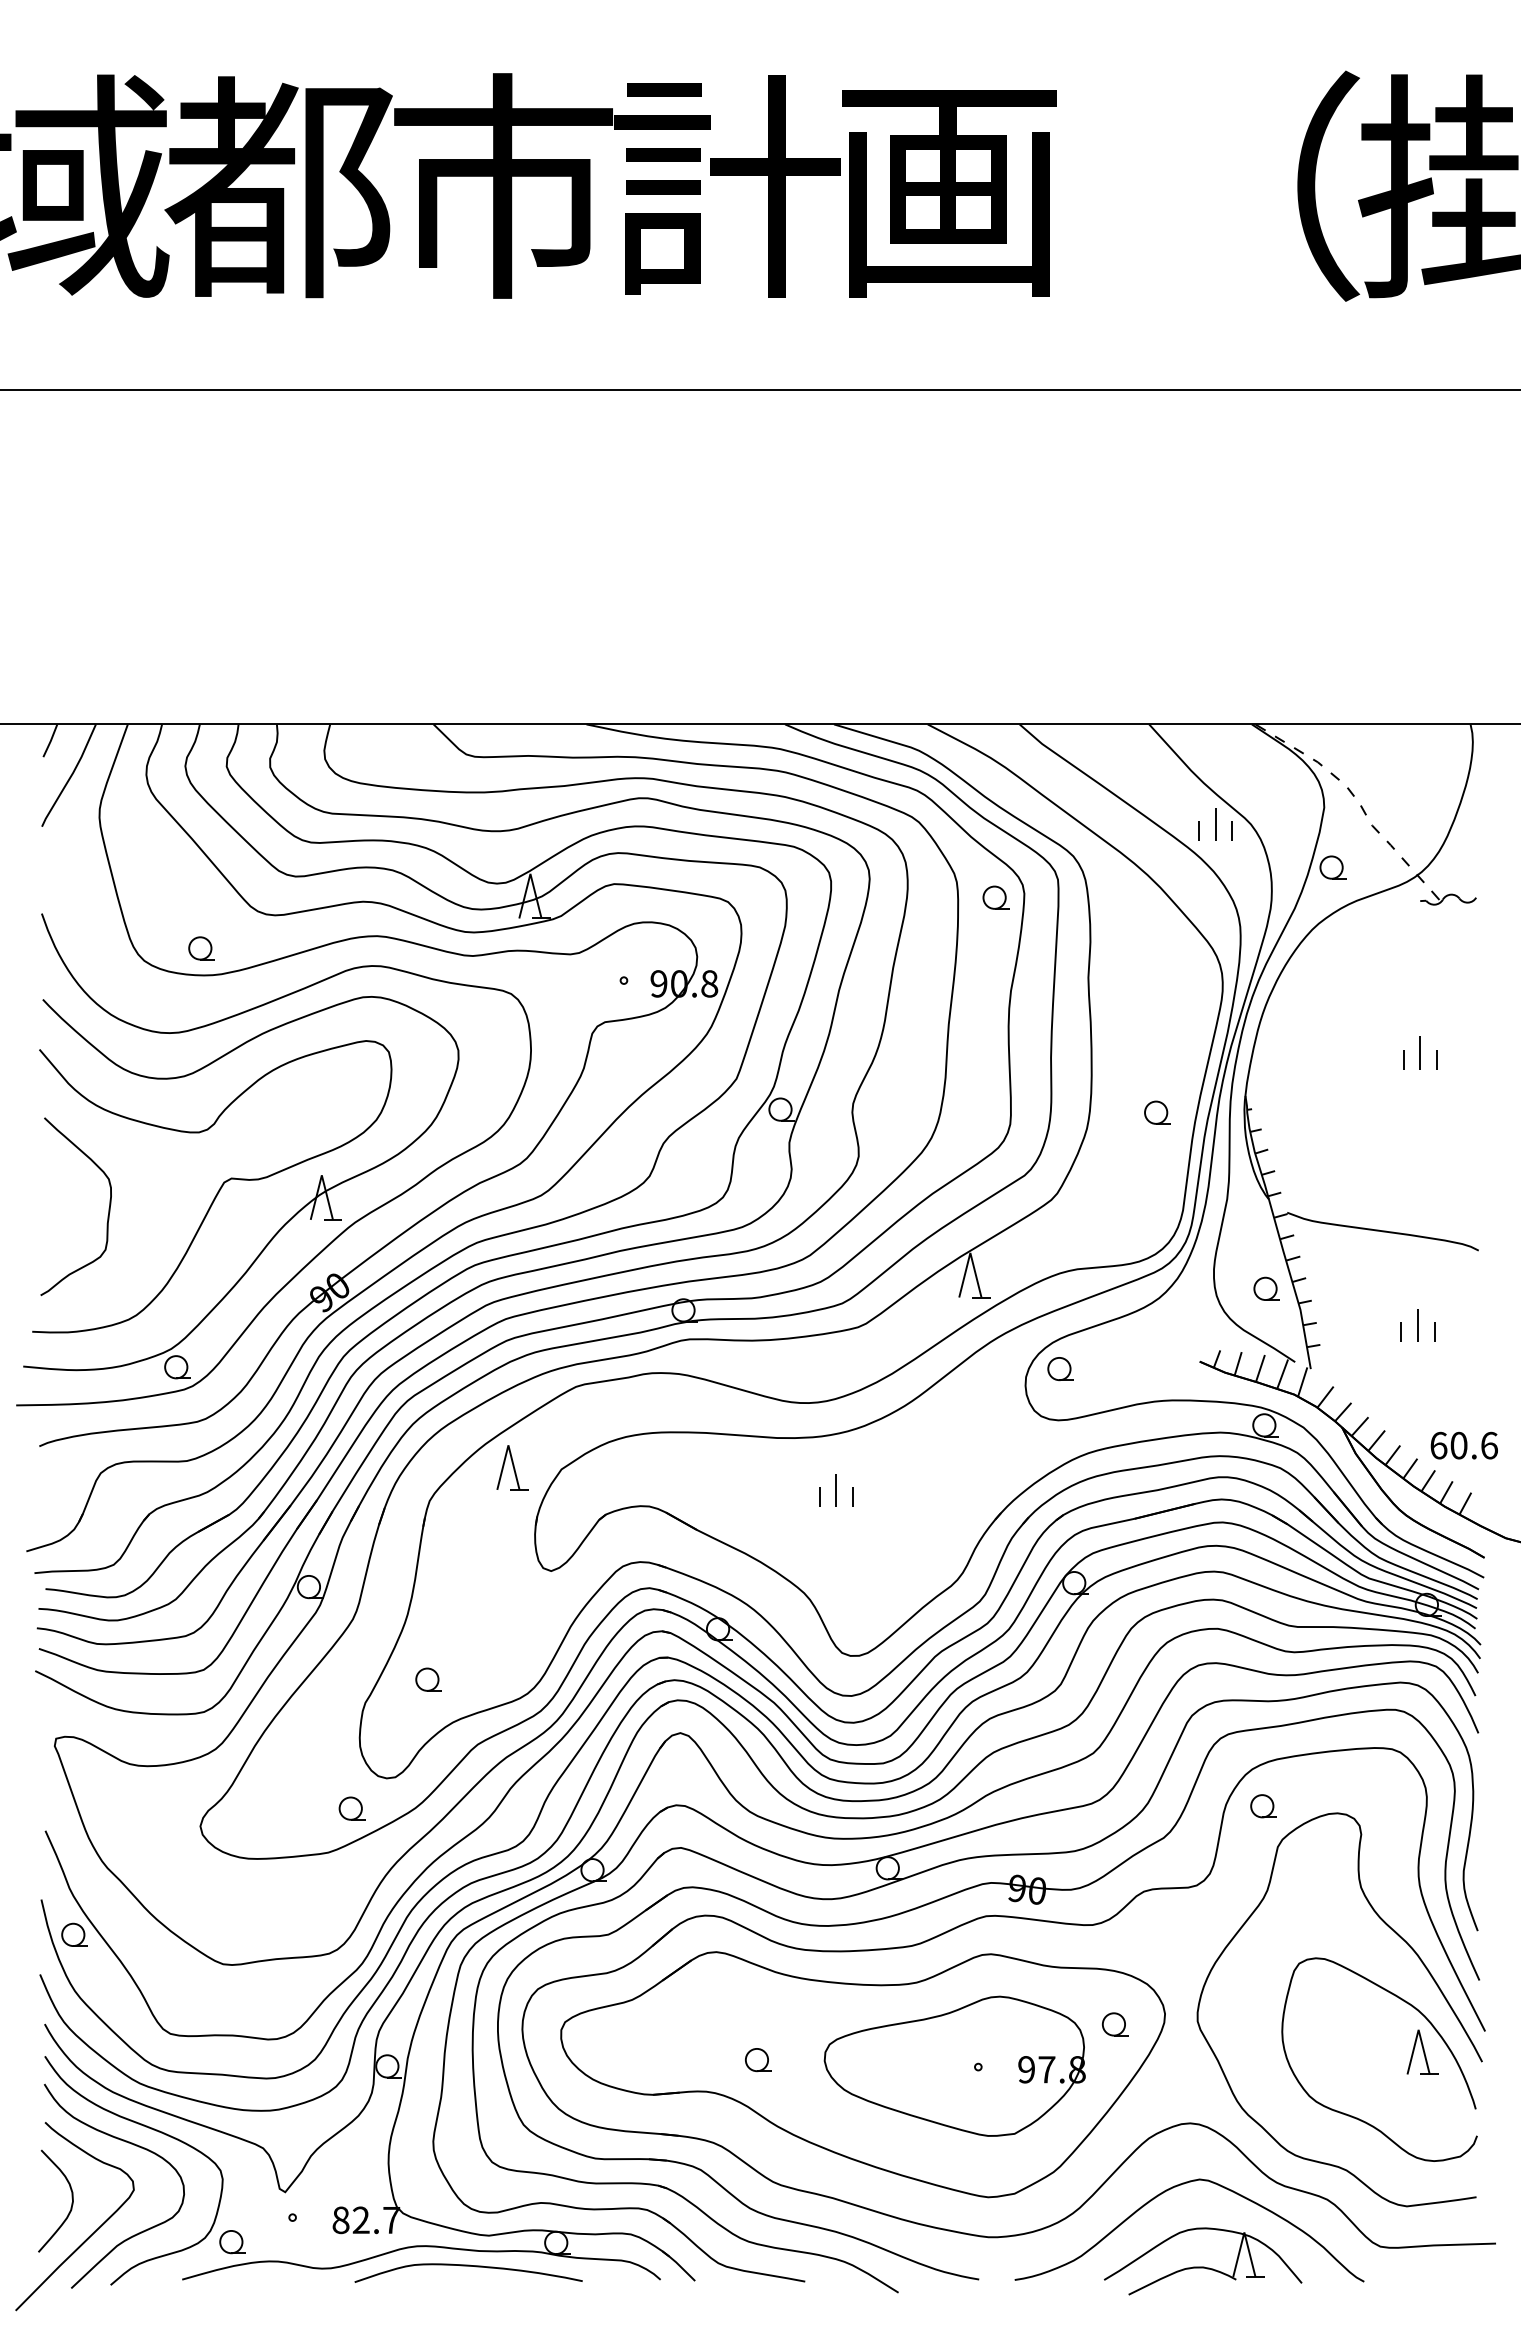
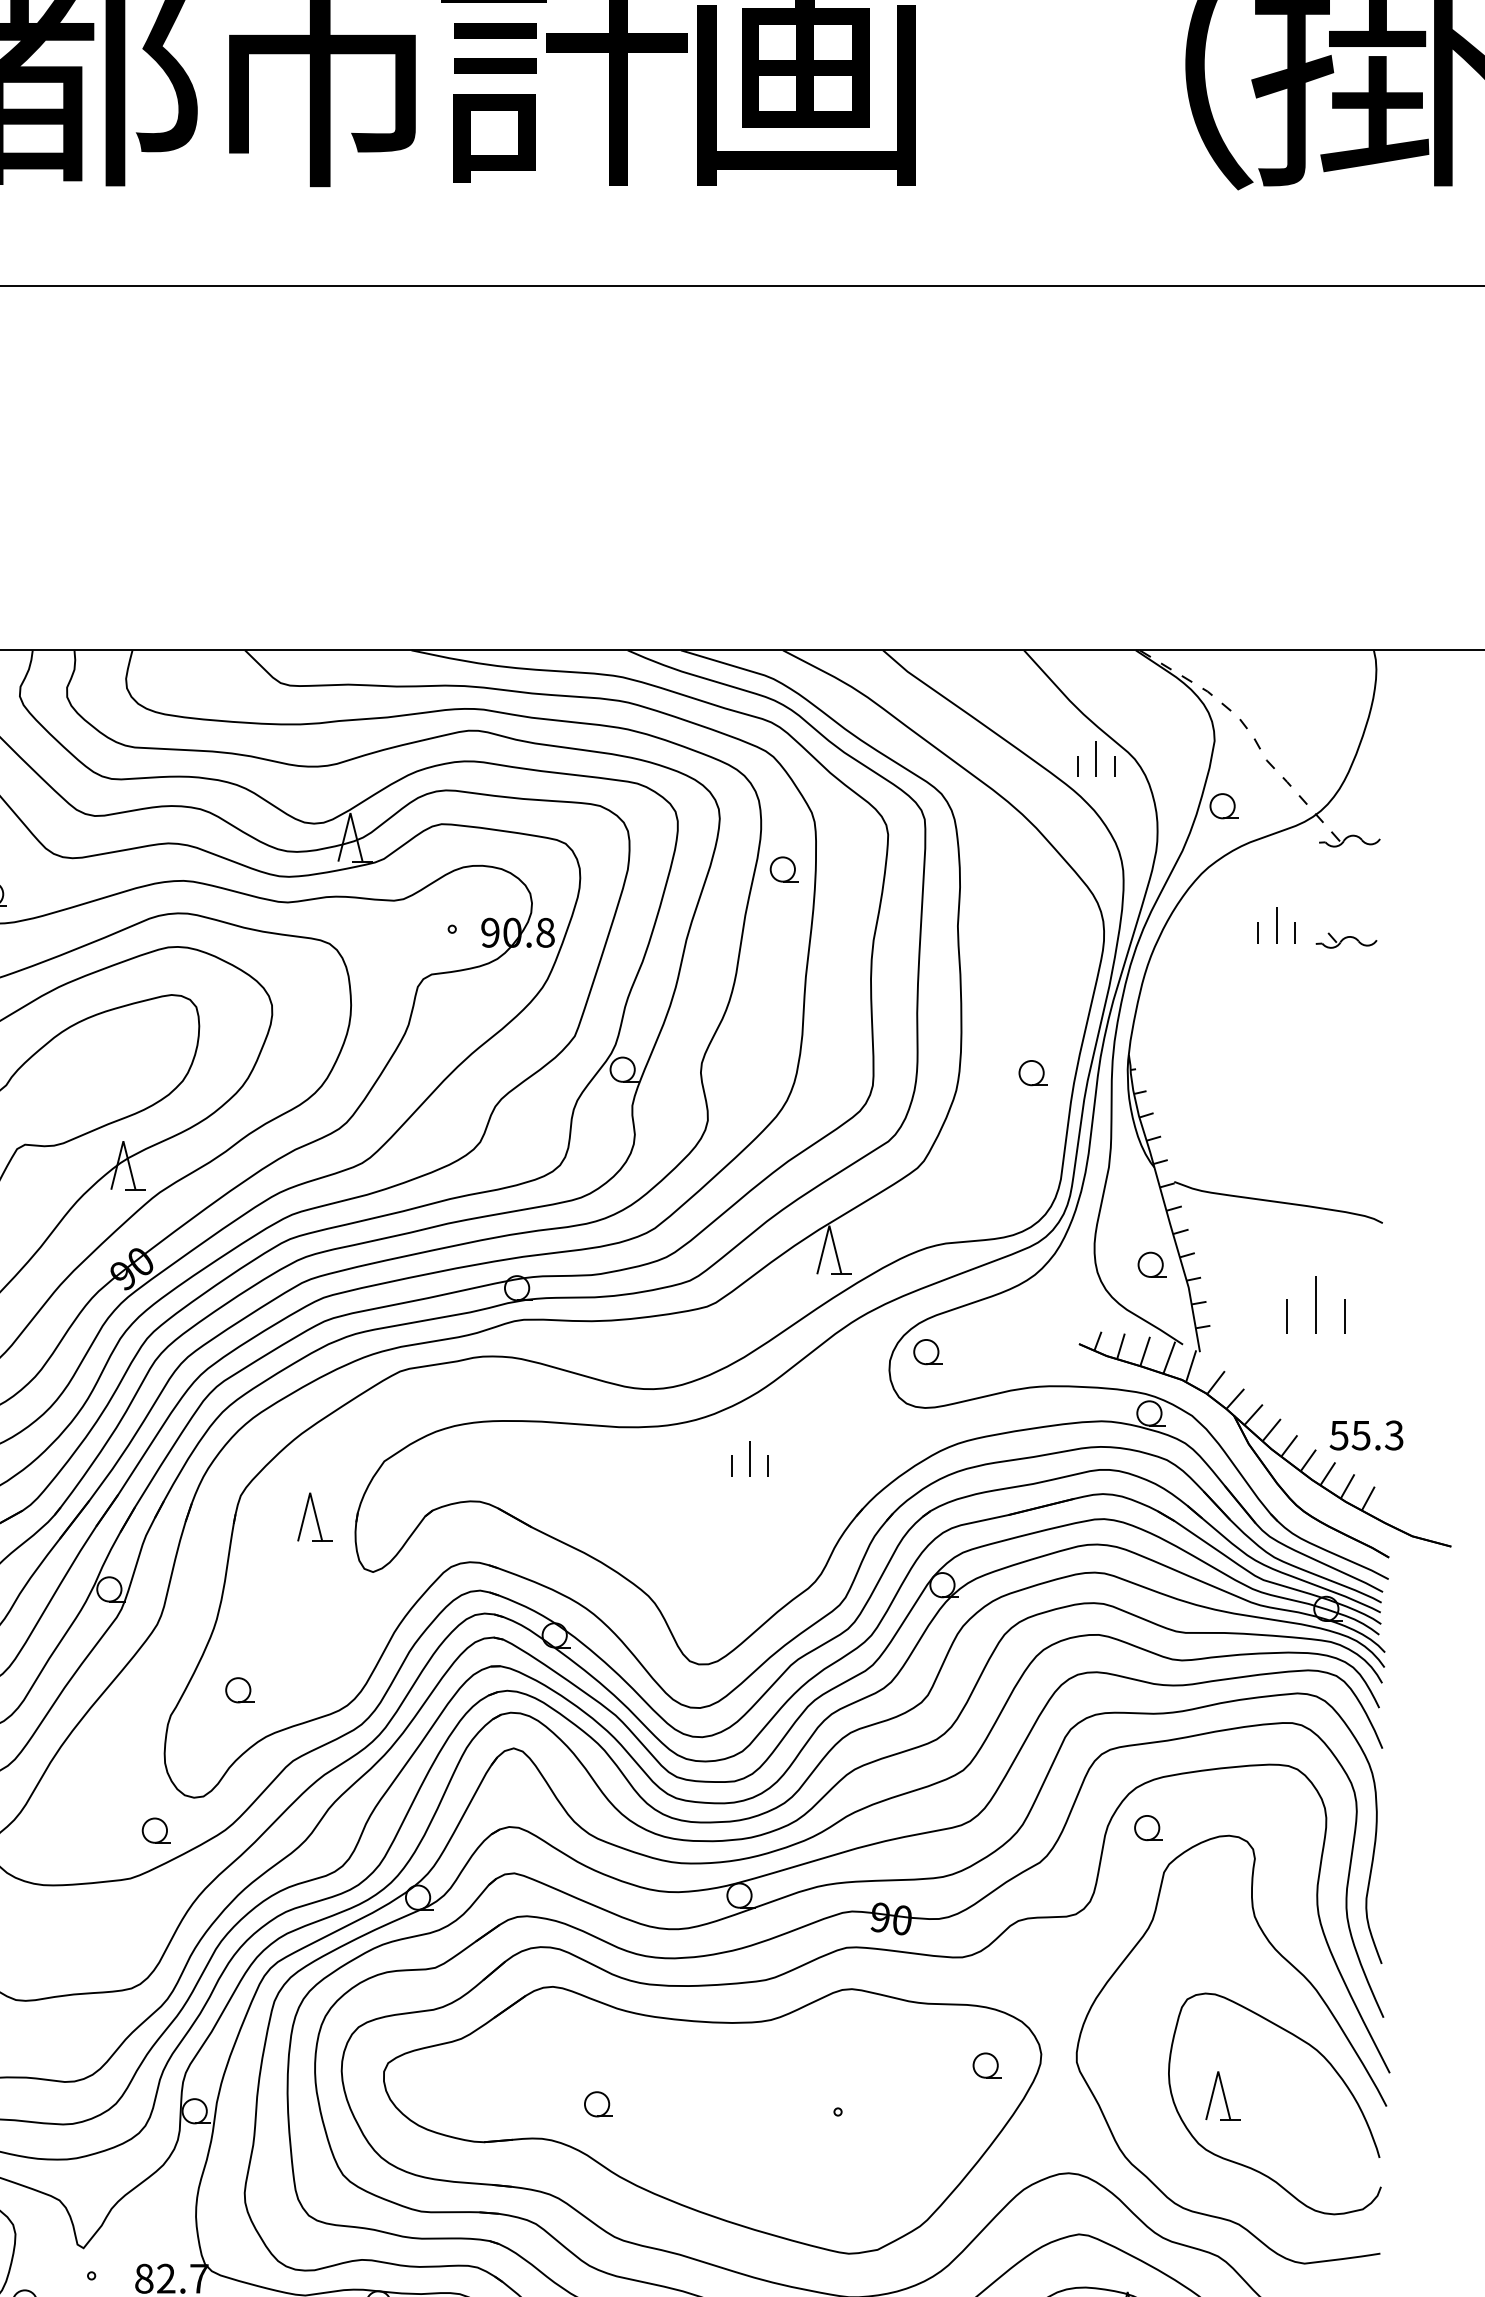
part: (995, 897) -> (783, 869), moved
part: (1445, 990) -> (1346, 940), added
part: (1420, 1052) -> (1276, 924), moved
part: (1417, 1325) -> (1316, 1304), size x1.6
text: (1463, 1445) -> (1366, 1435), 60.6 -> 55.3
part: (512, 1467) -> (314, 1516), moved
part: (836, 1490) -> (750, 1459), moved
part: (1422, 2051) -> (1222, 2095), moved
part: (954, 2065) -> (812, 2110), removed

